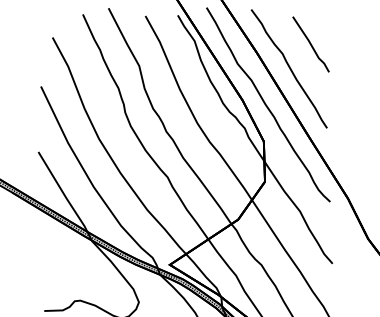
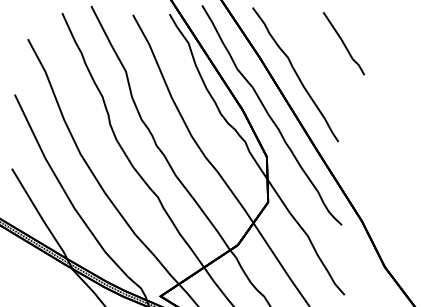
part: (310, 44) -> (343, 43), moved

